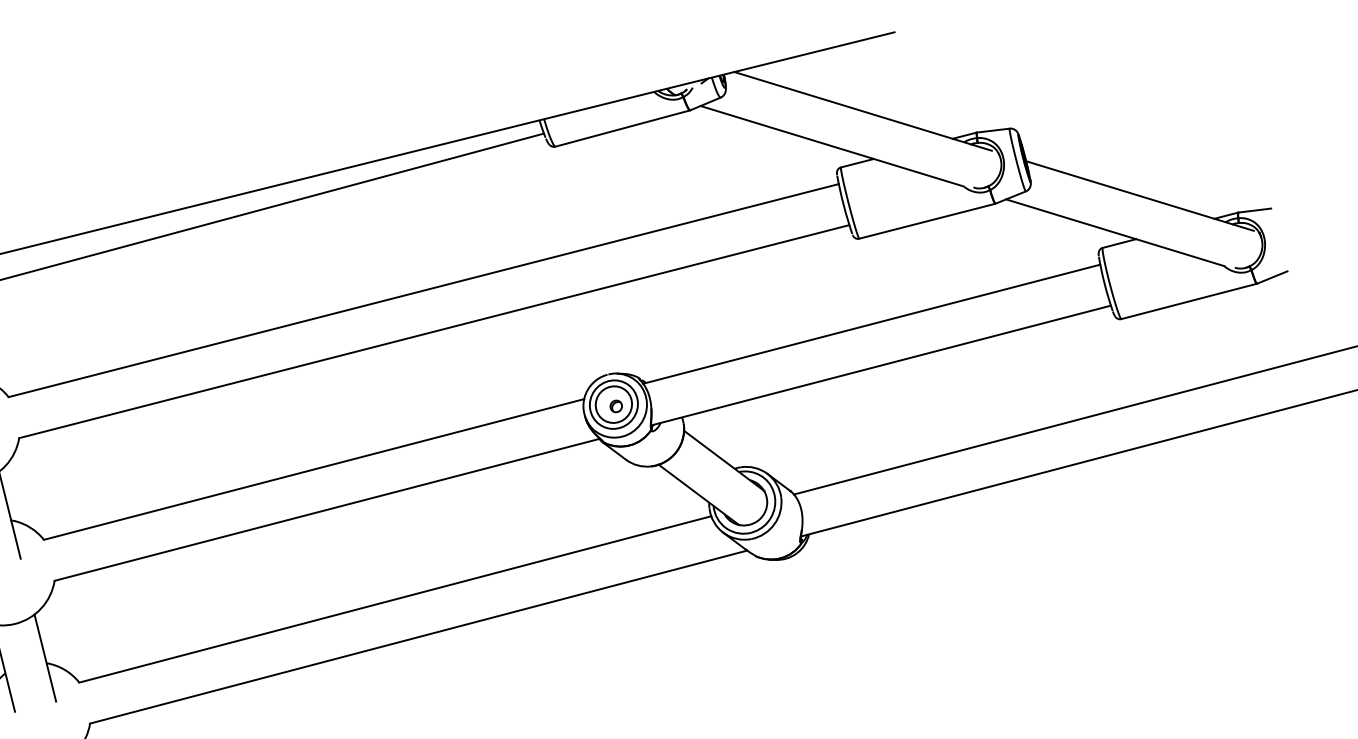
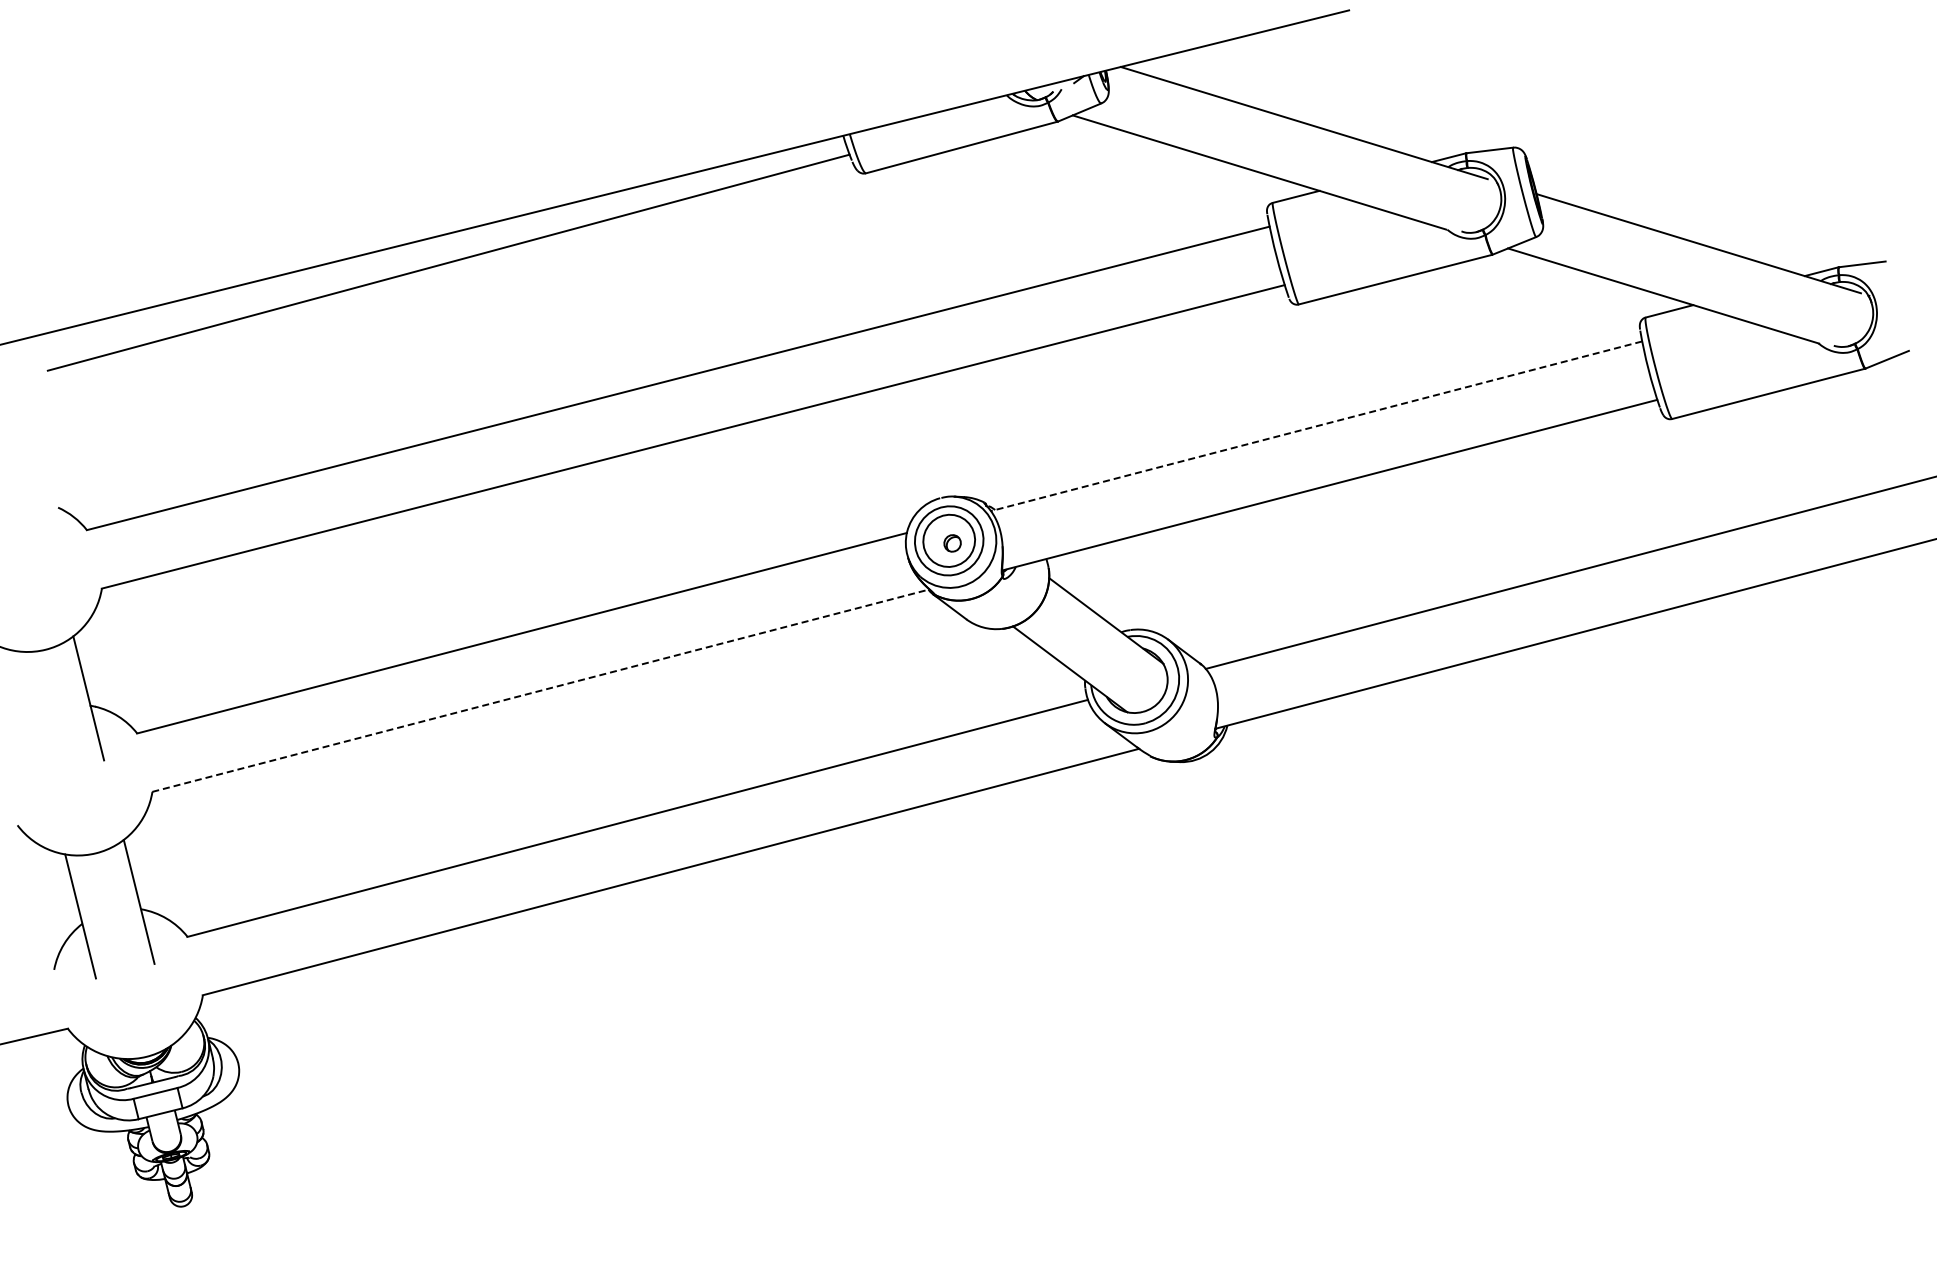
line: (871, 324) -> (1316, 426), solid -> dashed
line: (327, 509) -> (540, 690), solid -> dashed

